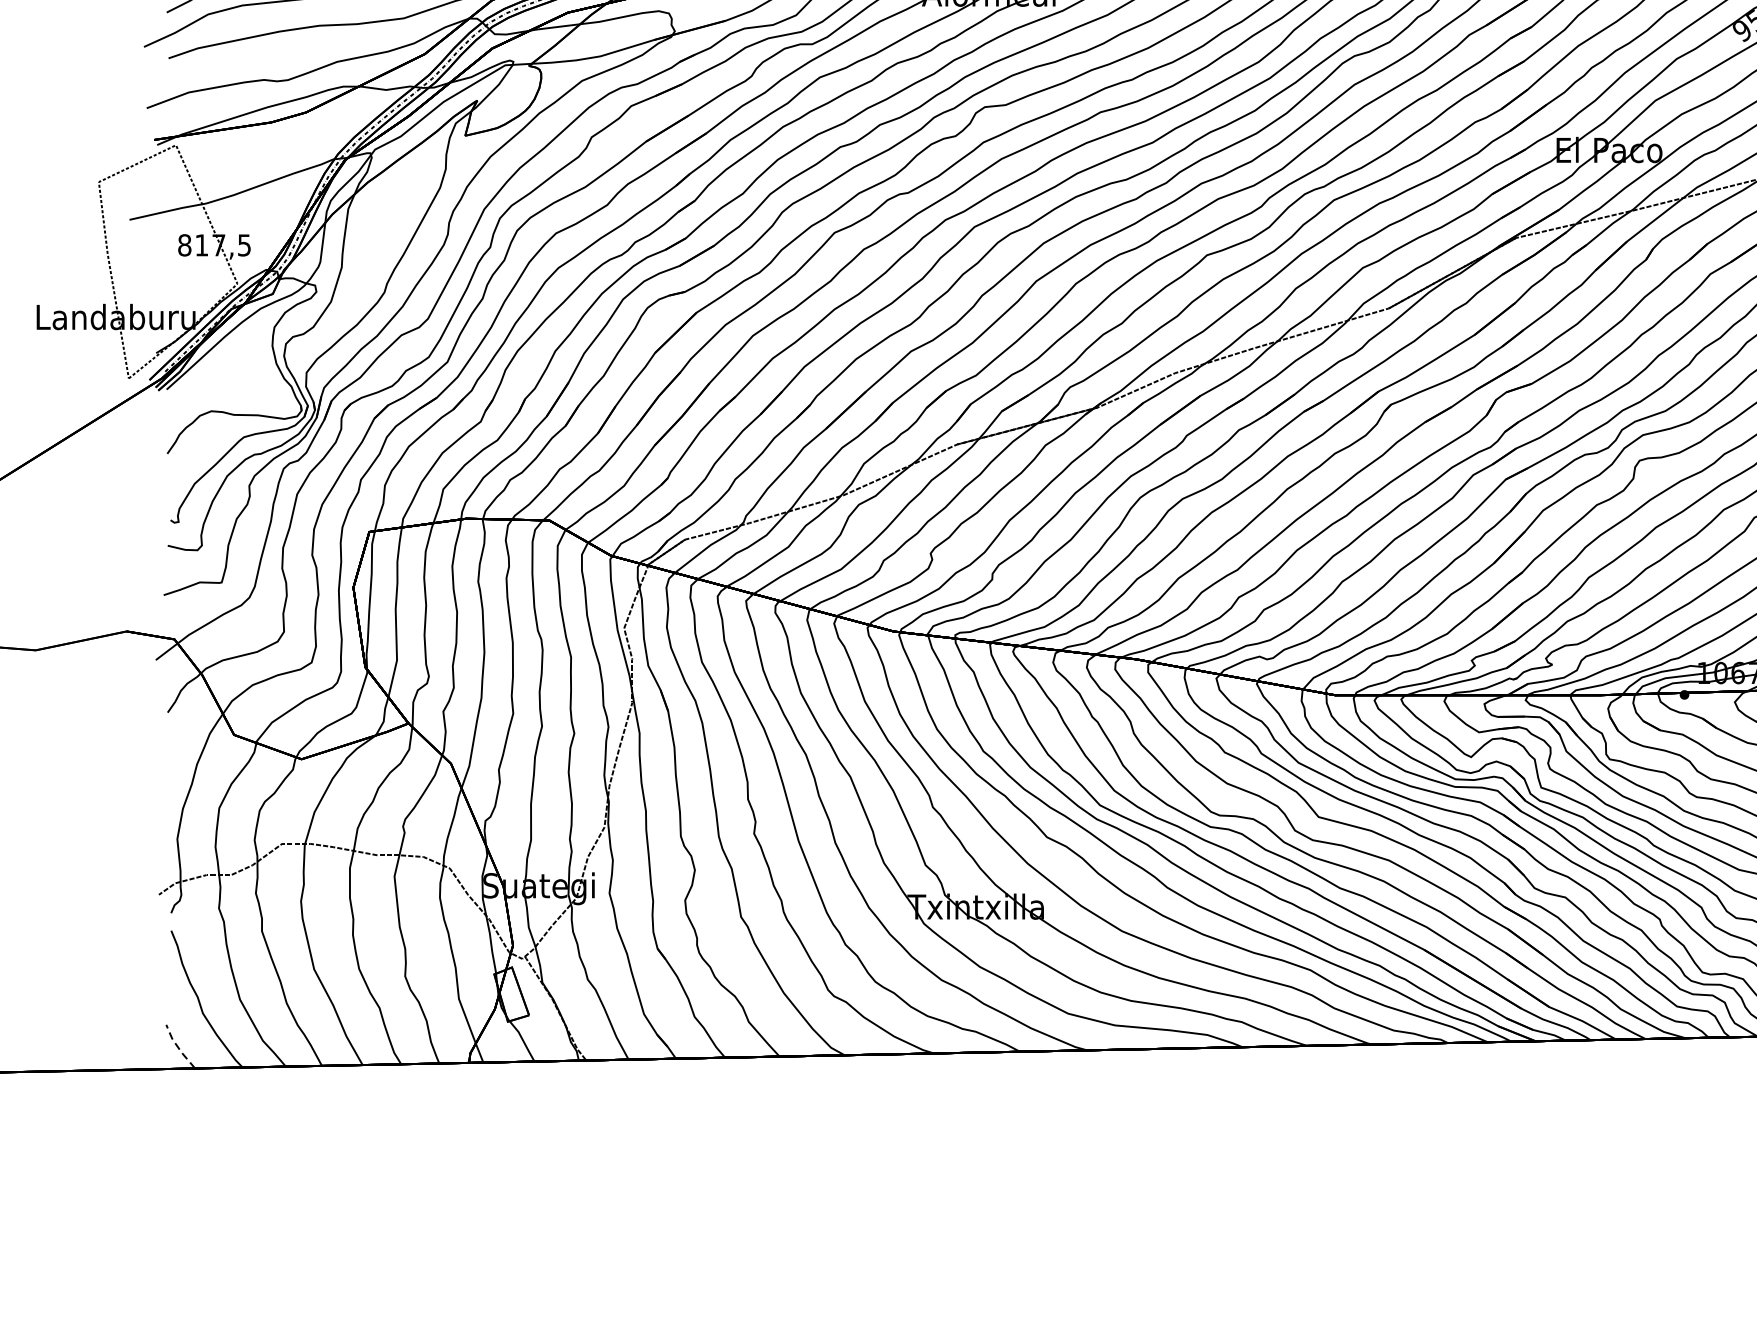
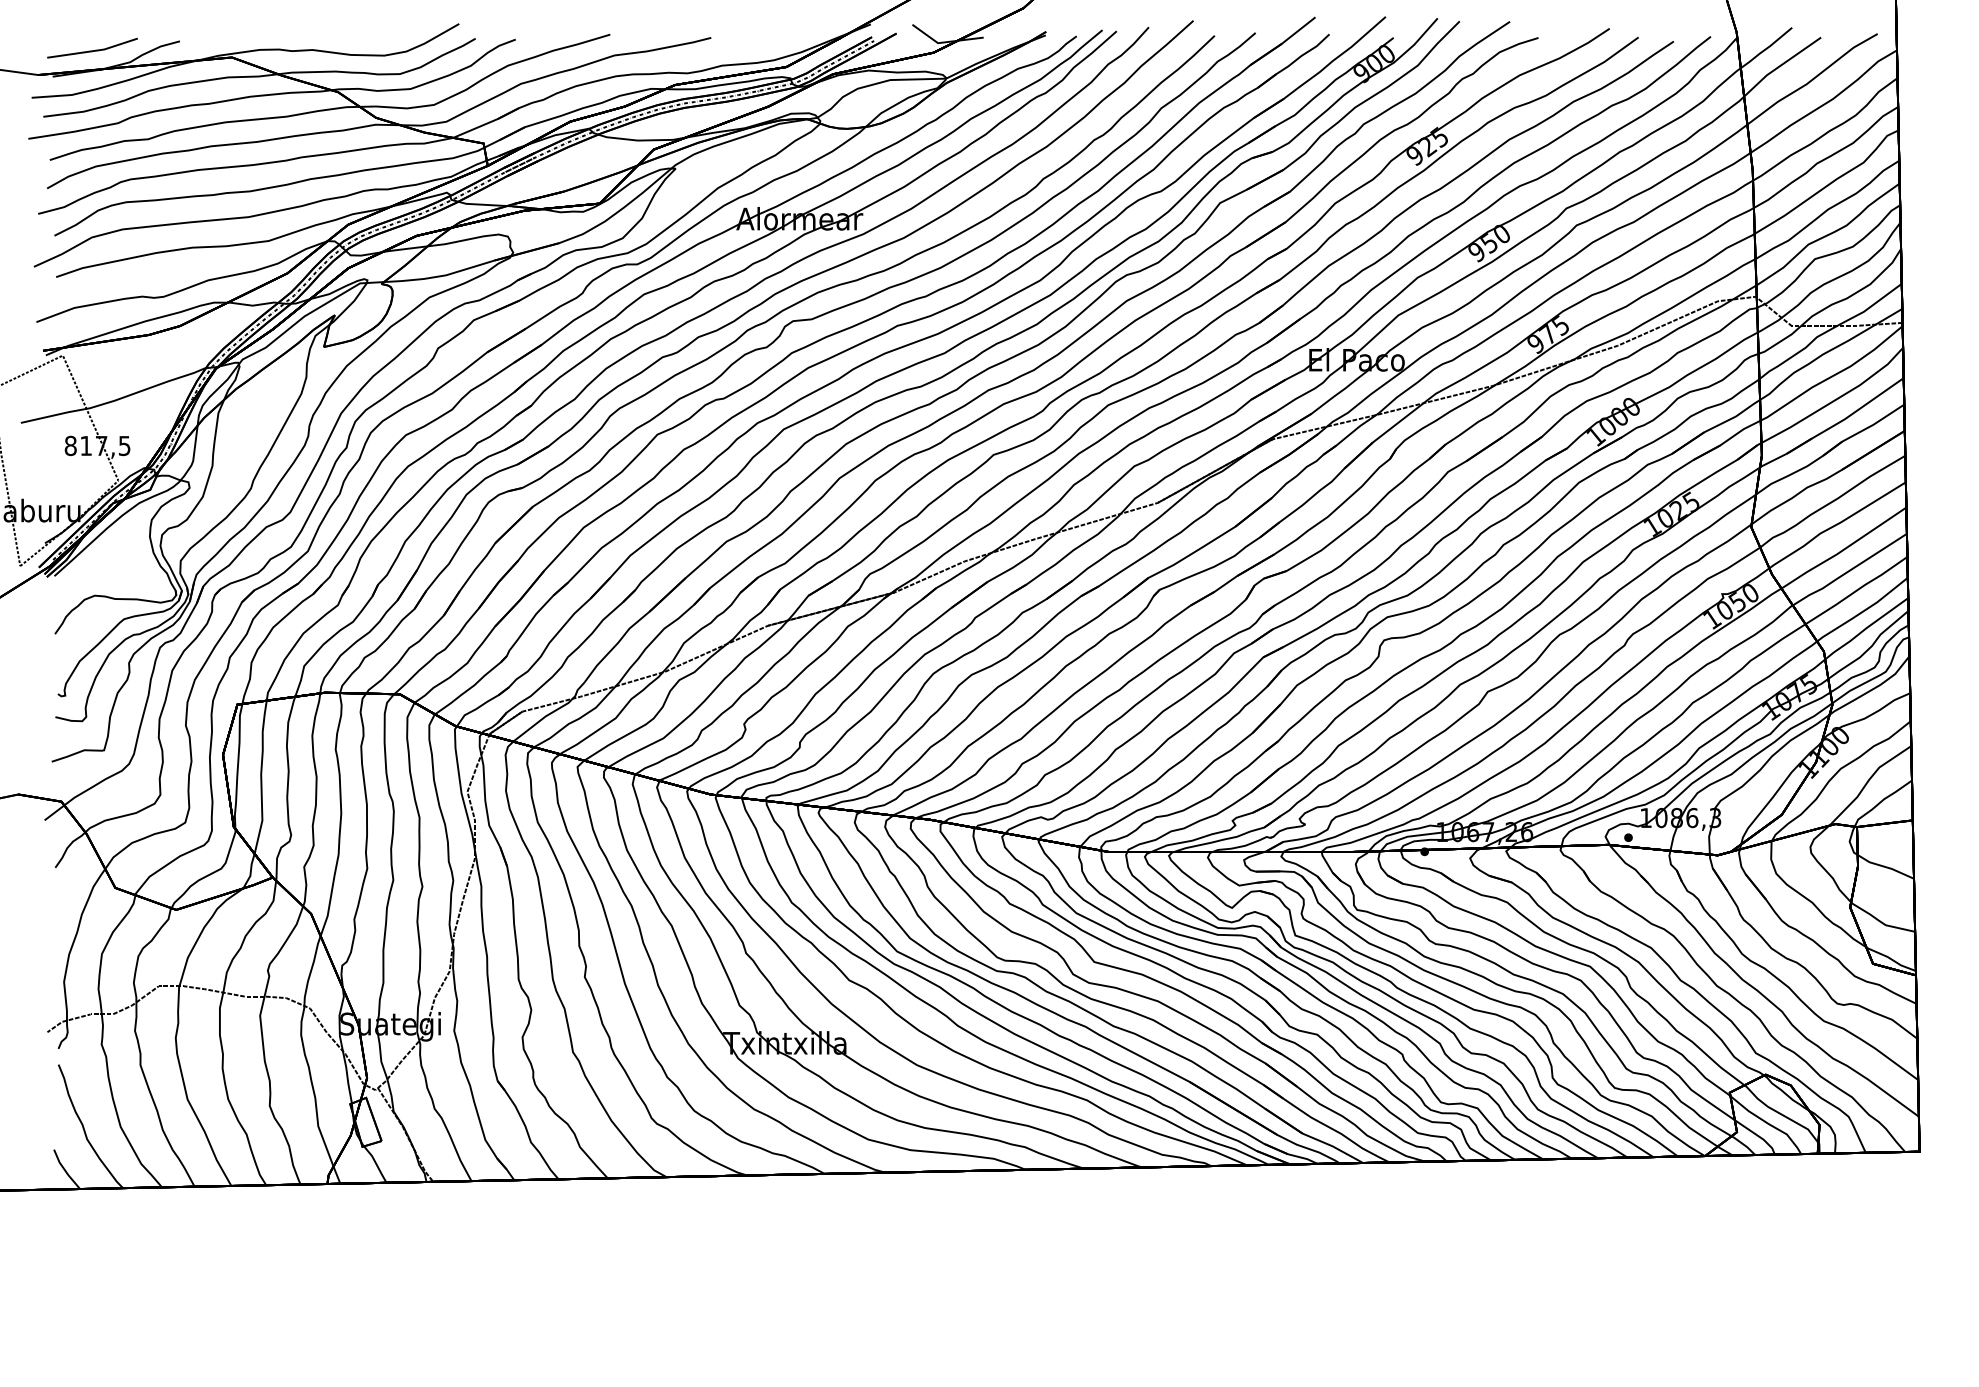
line: (178, 1047) -> (65, 1170), dashed -> solid

